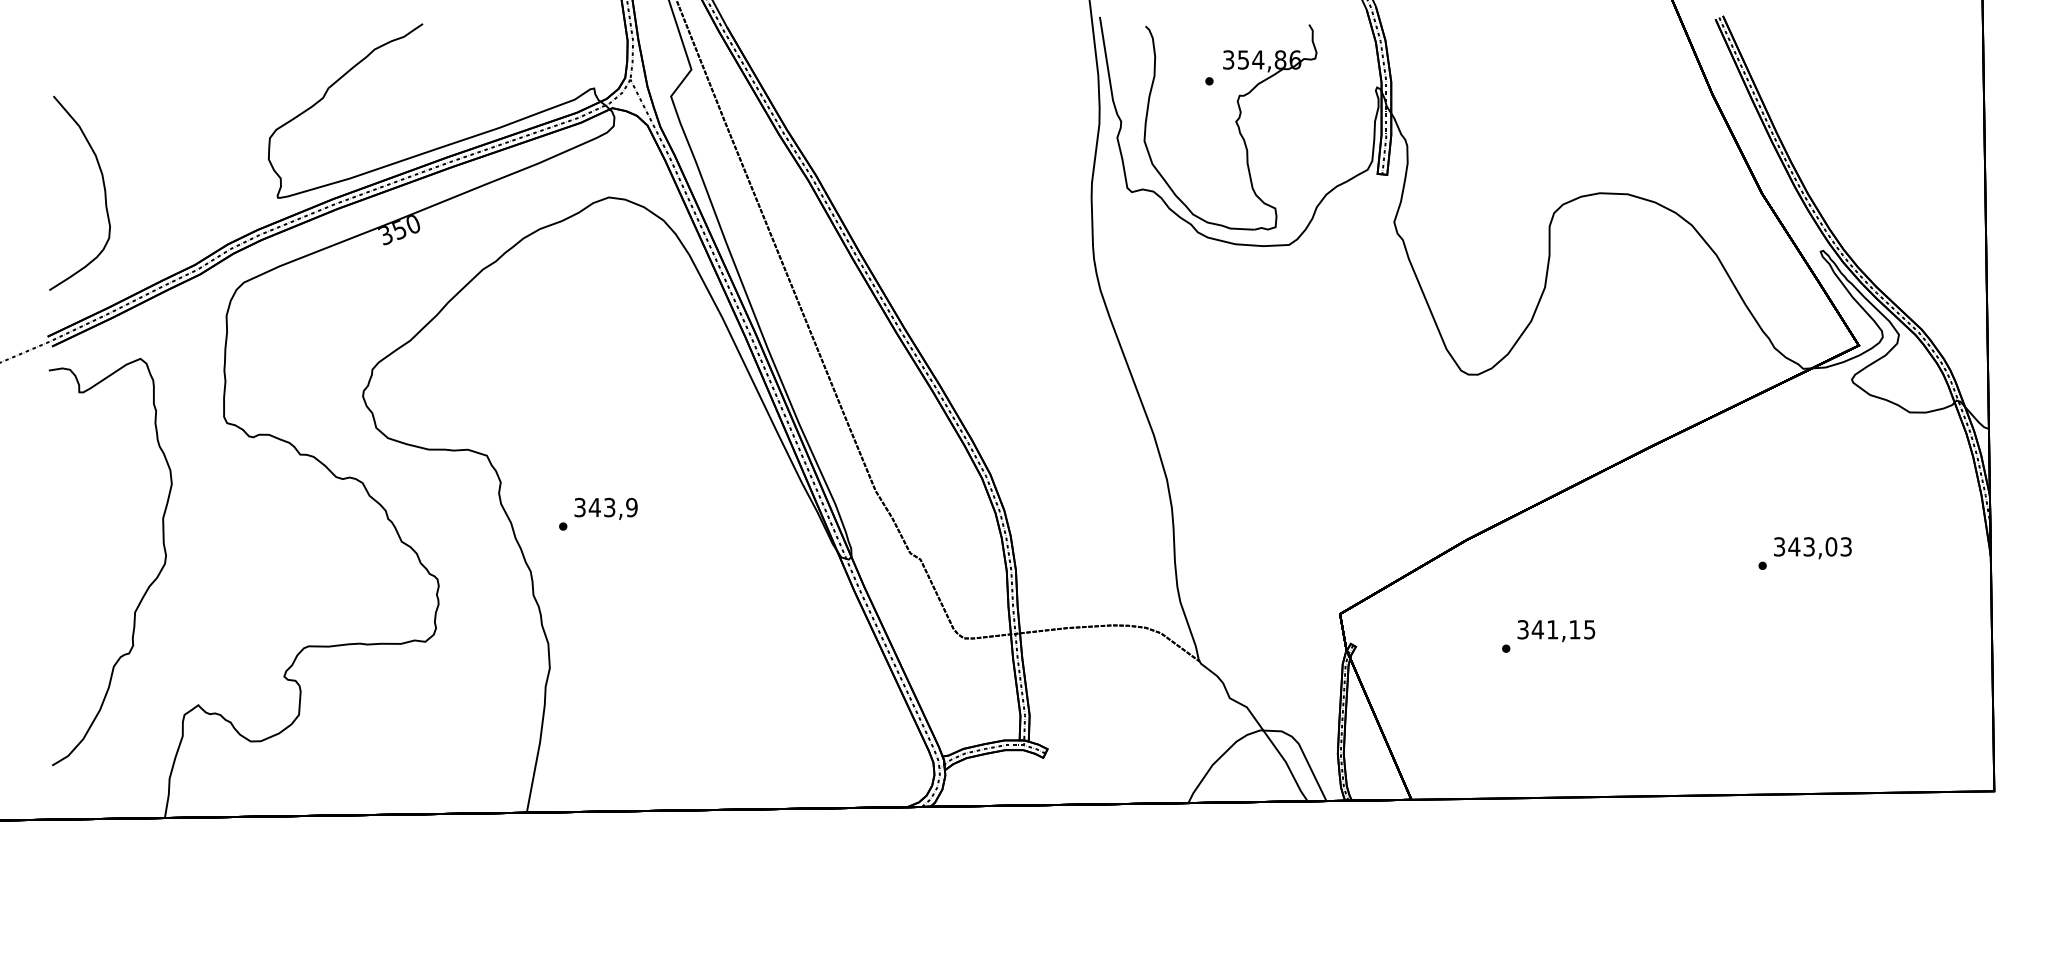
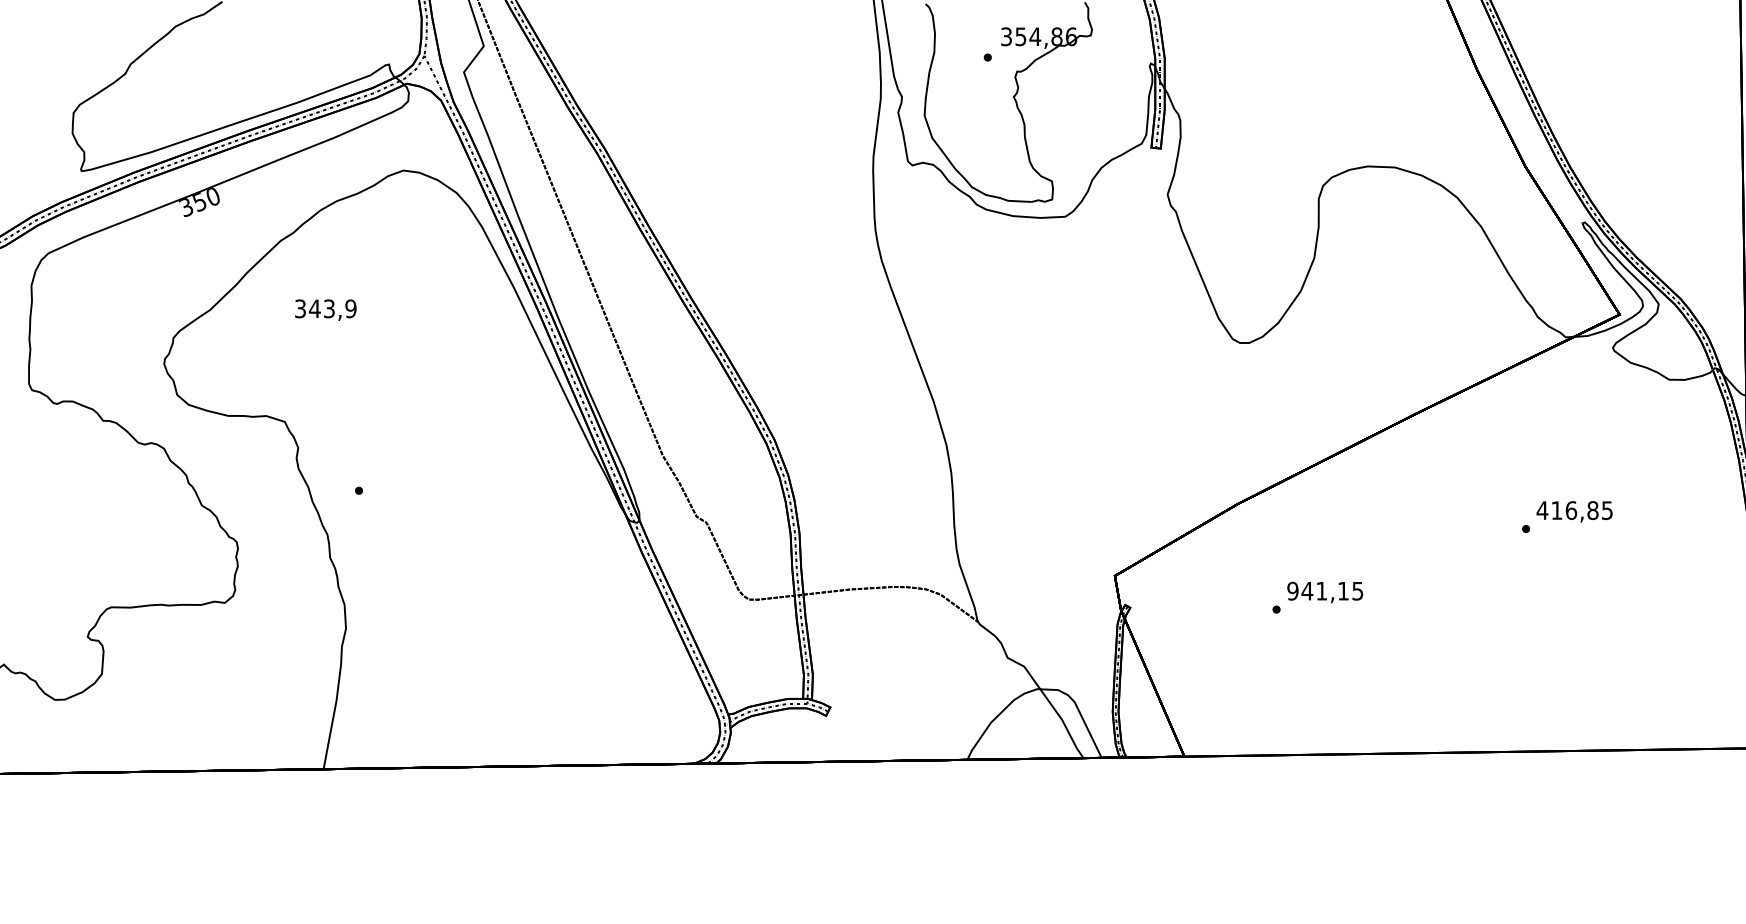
text: (605, 508) -> (325, 309), moved
text: (1812, 546) -> (1574, 510), 343,03 -> 416,85
text: (1522, 629) -> (1292, 590), 341,15 -> 941,15

